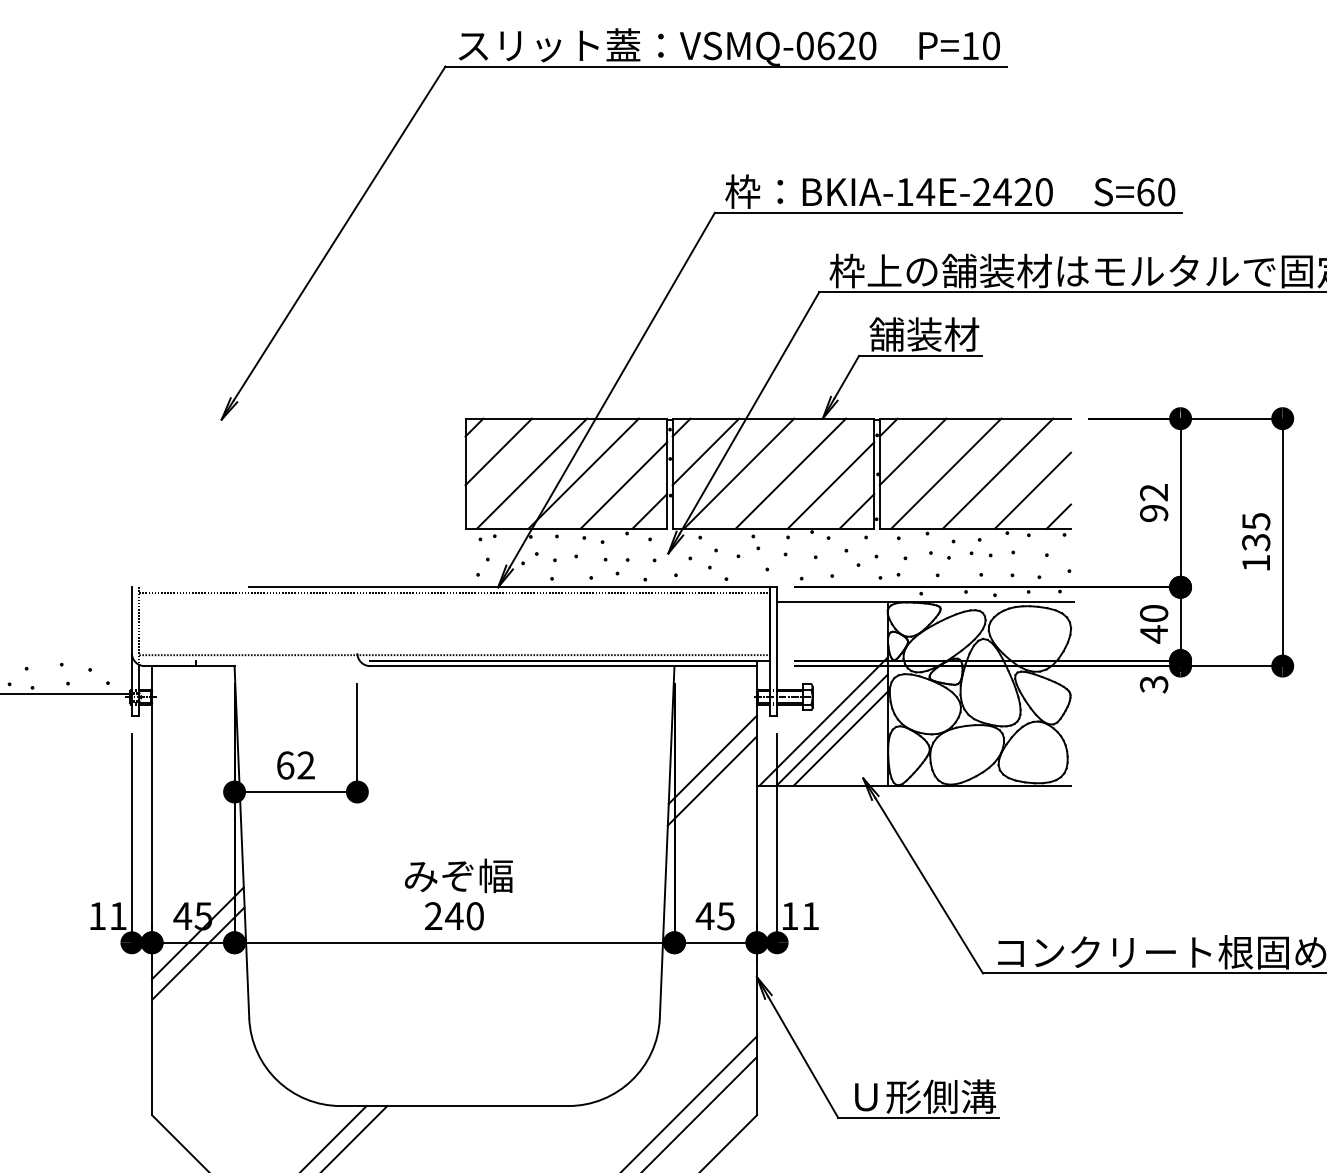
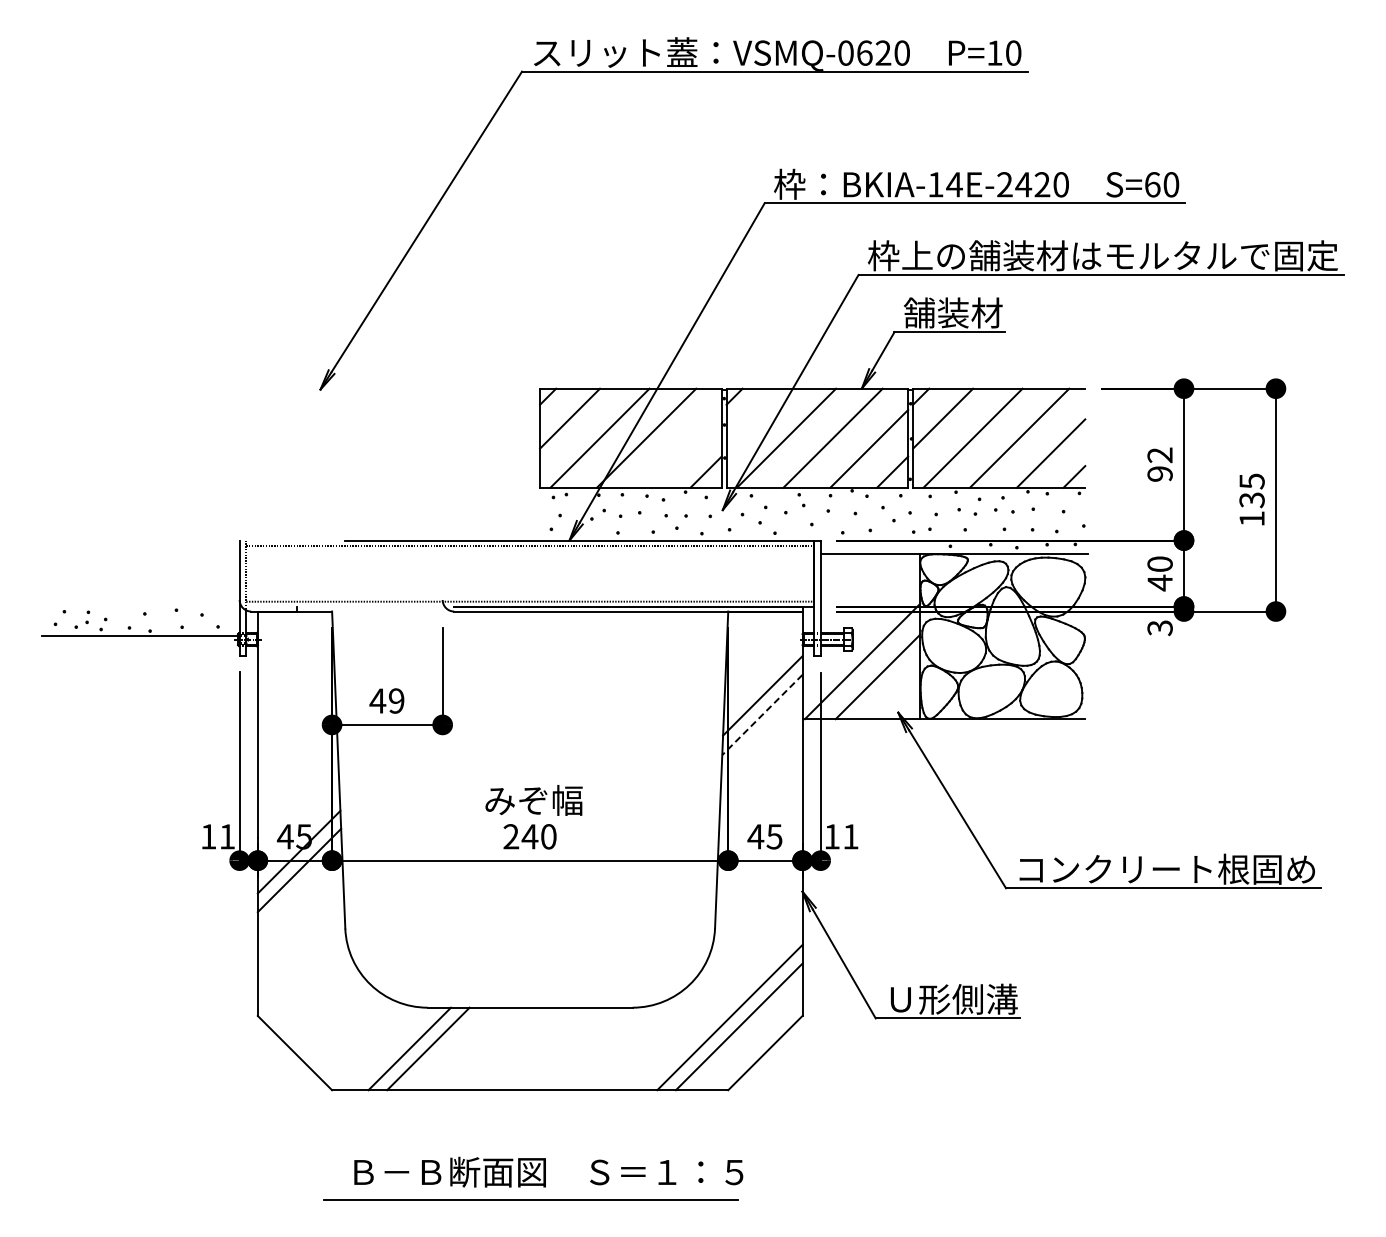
line: (705, 451) -> (756, 418), removed
line: (623, 485) -> (682, 448), removed
line: (832, 730) -> (870, 669), removed
text: (294, 764) -> (386, 700), 62 -> 49
line: (712, 781) -> (762, 715), solid -> dashed

